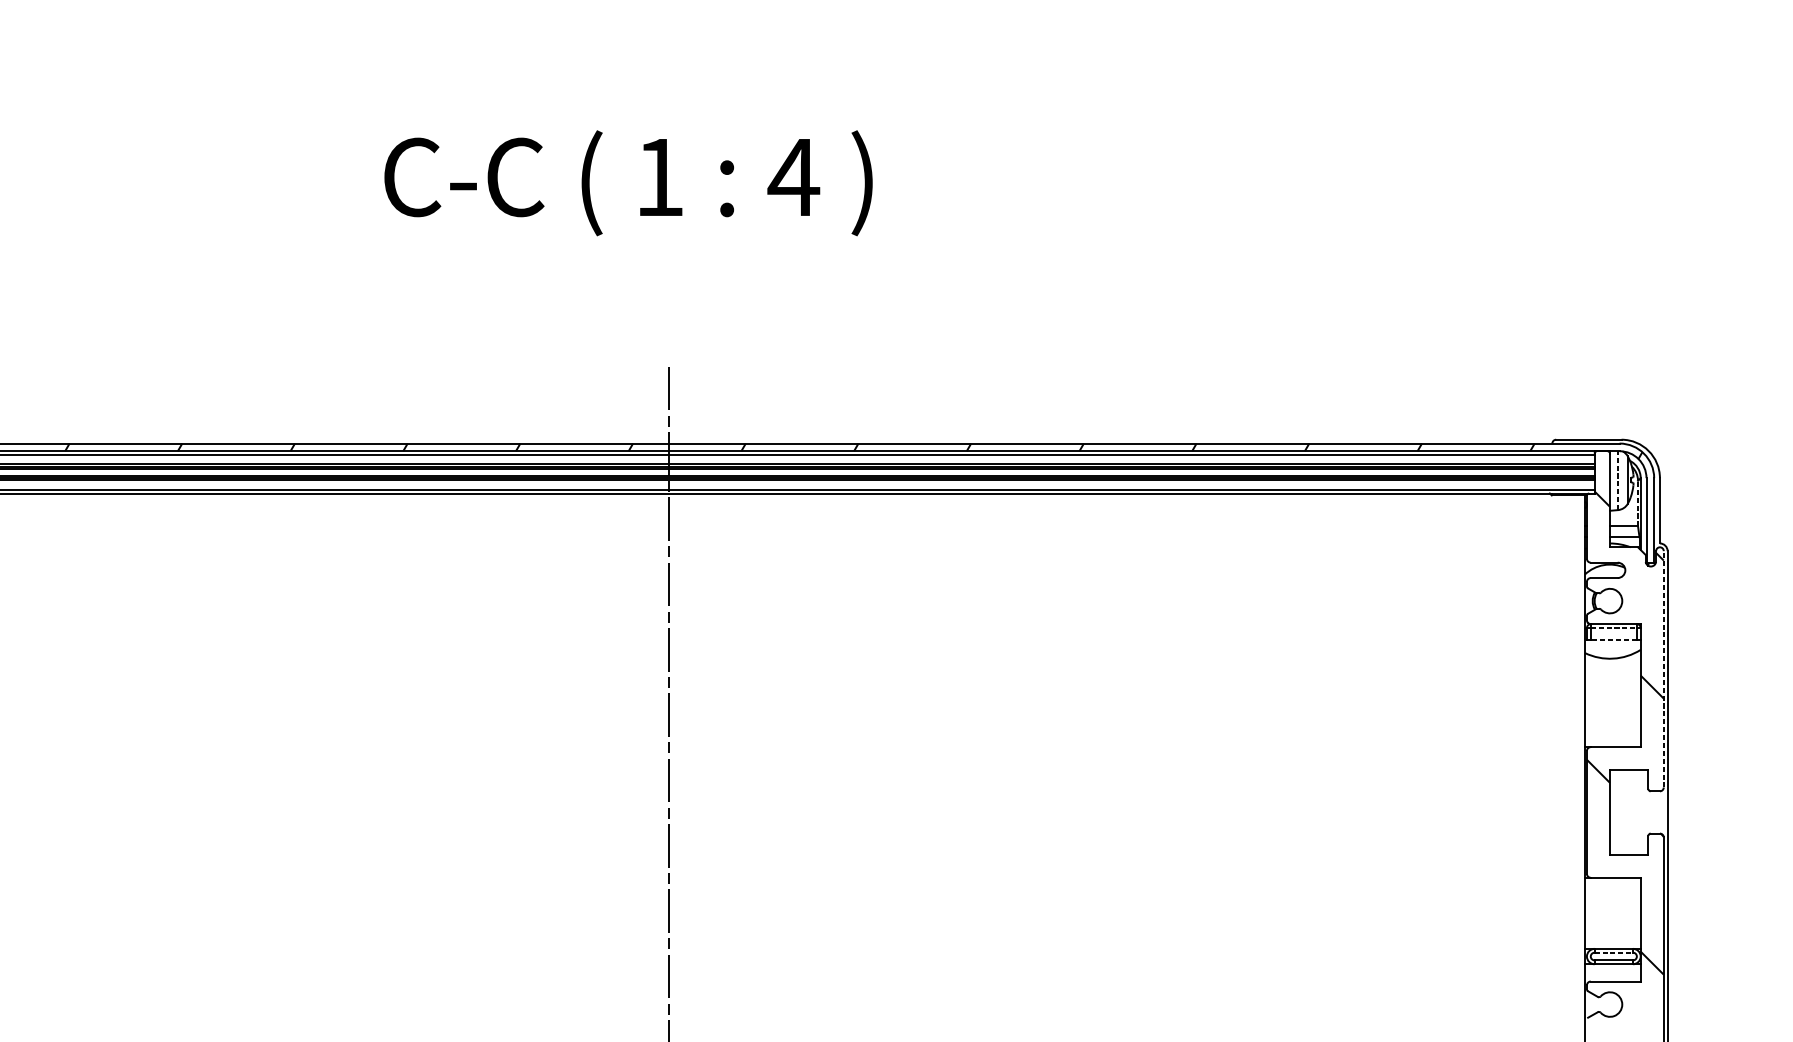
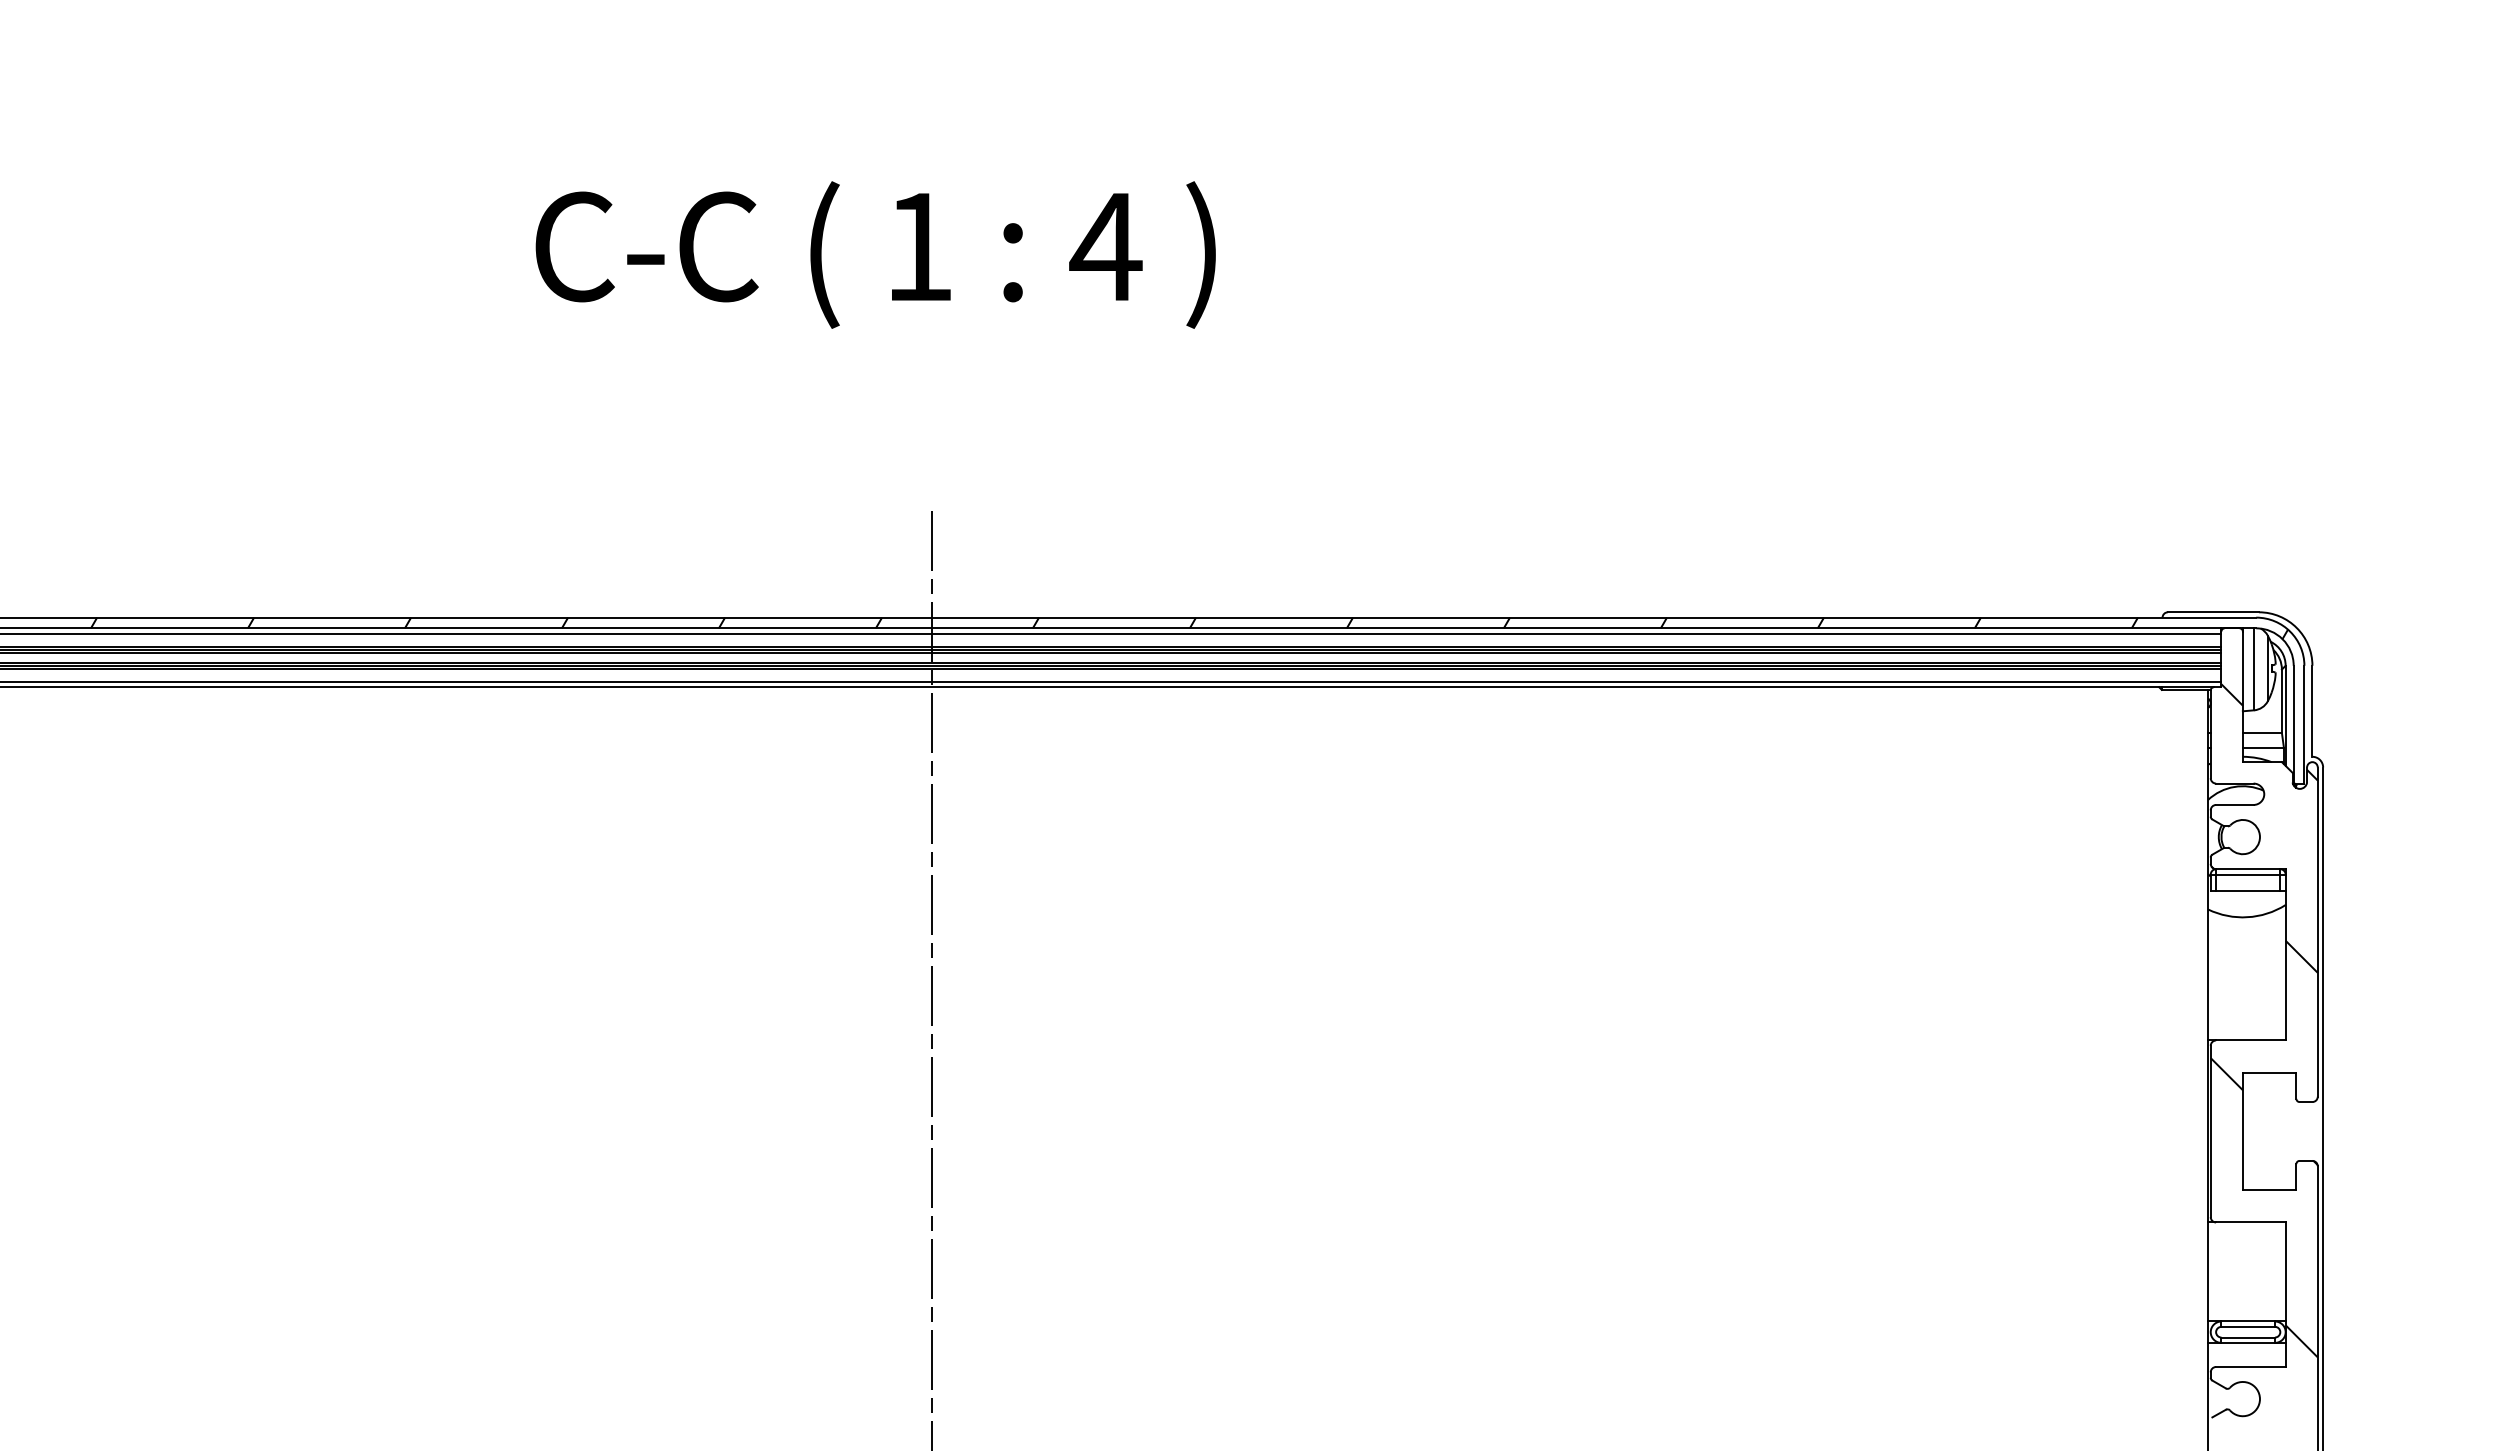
line: (1618, 480) -> (2254, 669), dashed -> solid
line: (1637, 503) -> (2281, 701), dashed -> solid
line: (1614, 627) -> (2248, 874), dashed -> solid
line: (1613, 639) -> (2247, 890), dashed -> solid
line: (1663, 669) -> (2317, 932), dashed -> solid
line: (1614, 952) -> (2248, 1326), dashed -> solid

